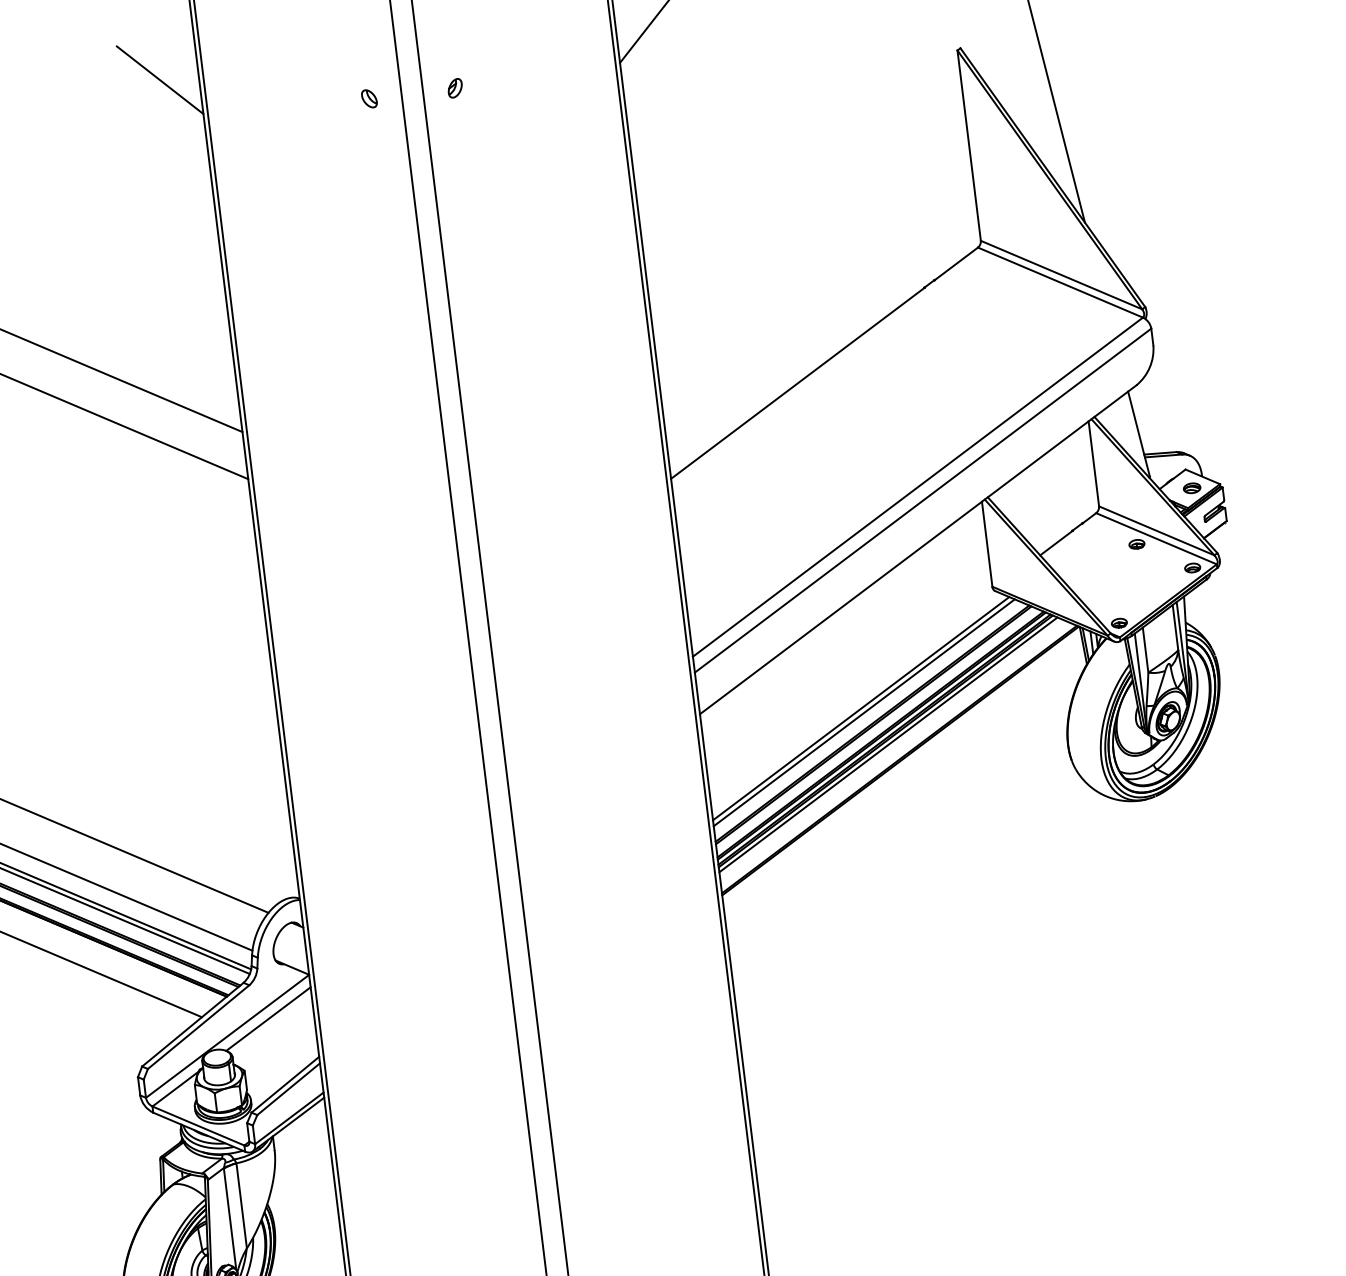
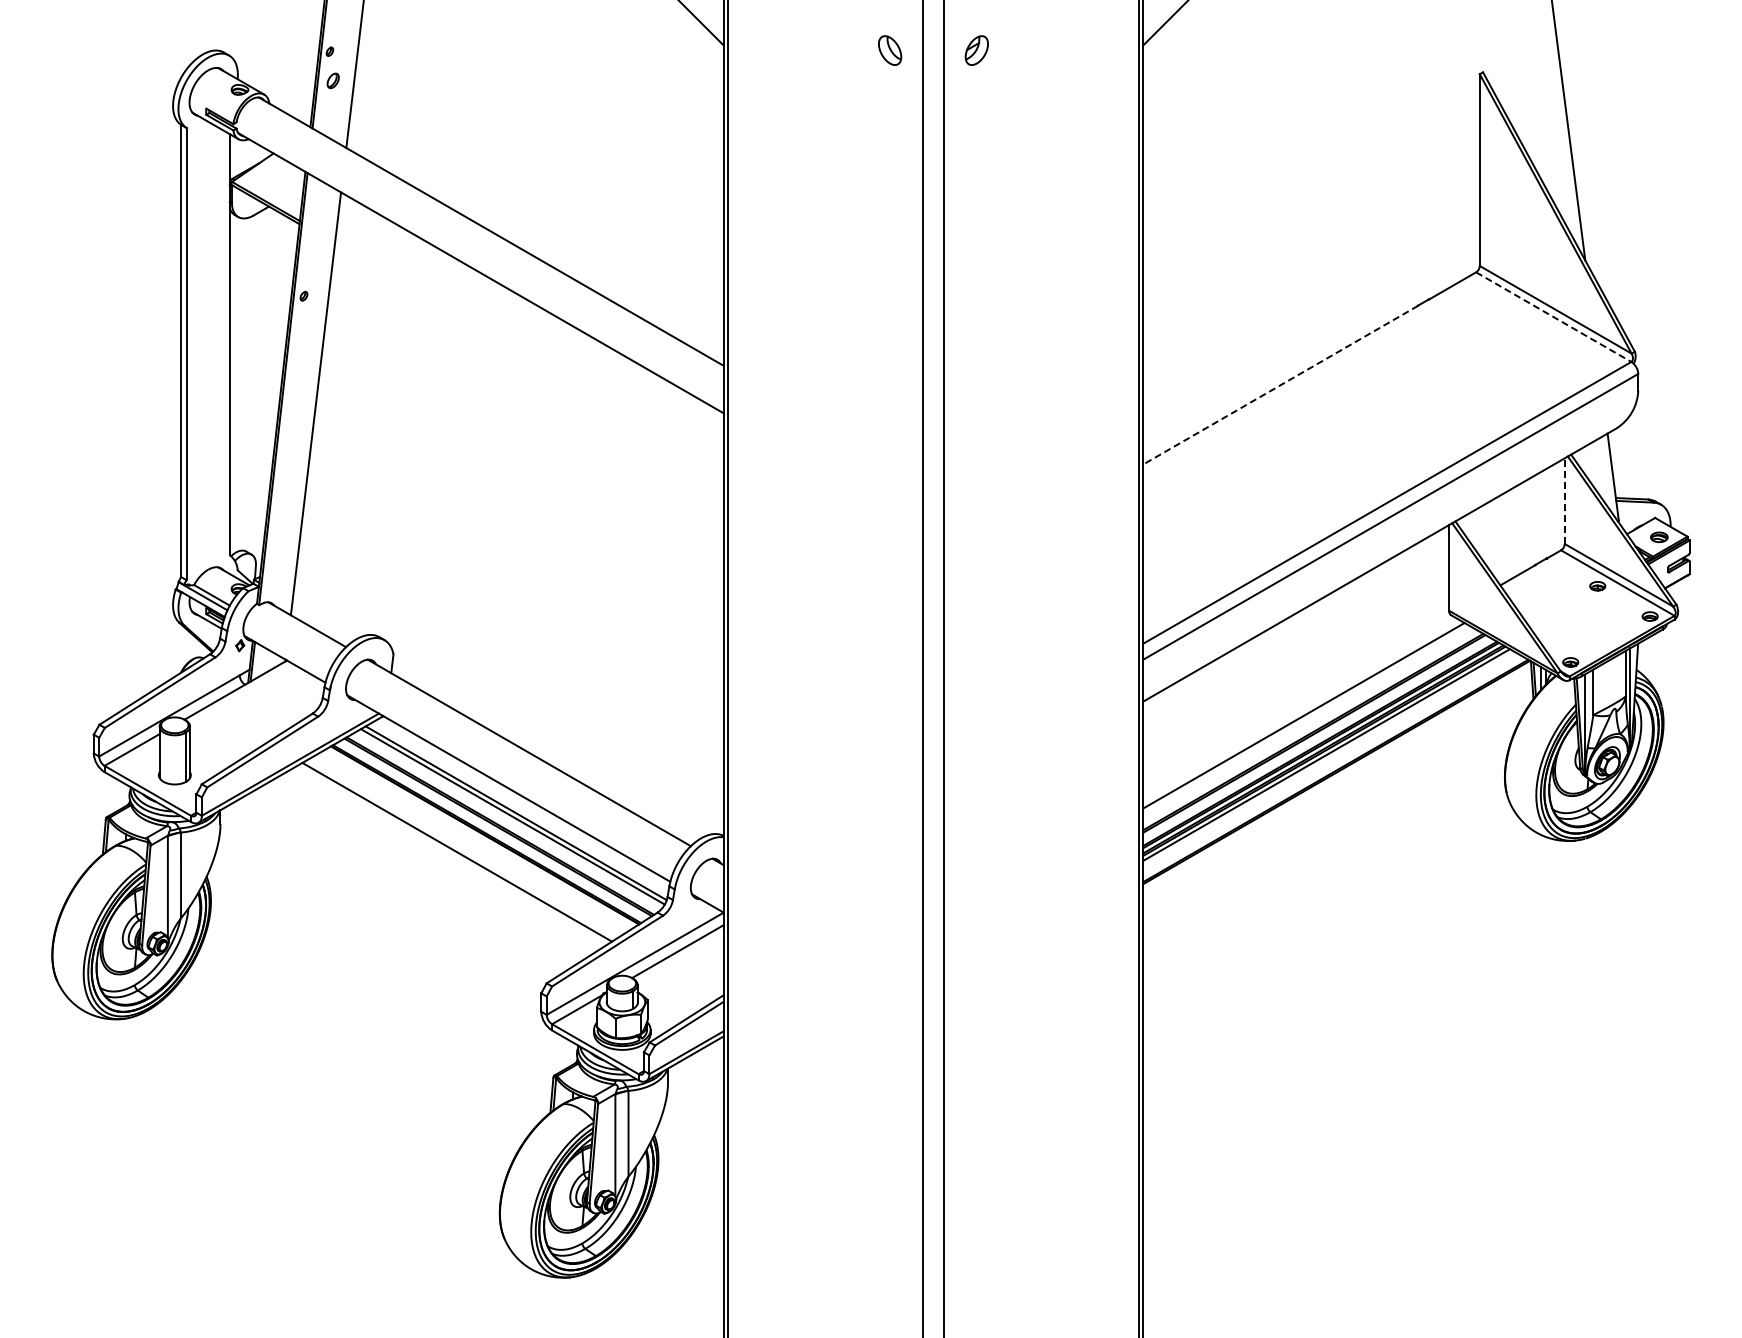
part: (455, 88) -> (976, 50), size x1.6
part: (369, 98) -> (890, 50), size x1.6
line: (1060, 282) -> (1553, 317), solid -> dashed
line: (797, 383) -> (1280, 385), solid -> dashed
line: (1093, 464) -> (1564, 501), solid -> dashed
line: (864, 713) -> (1306, 720), removed

